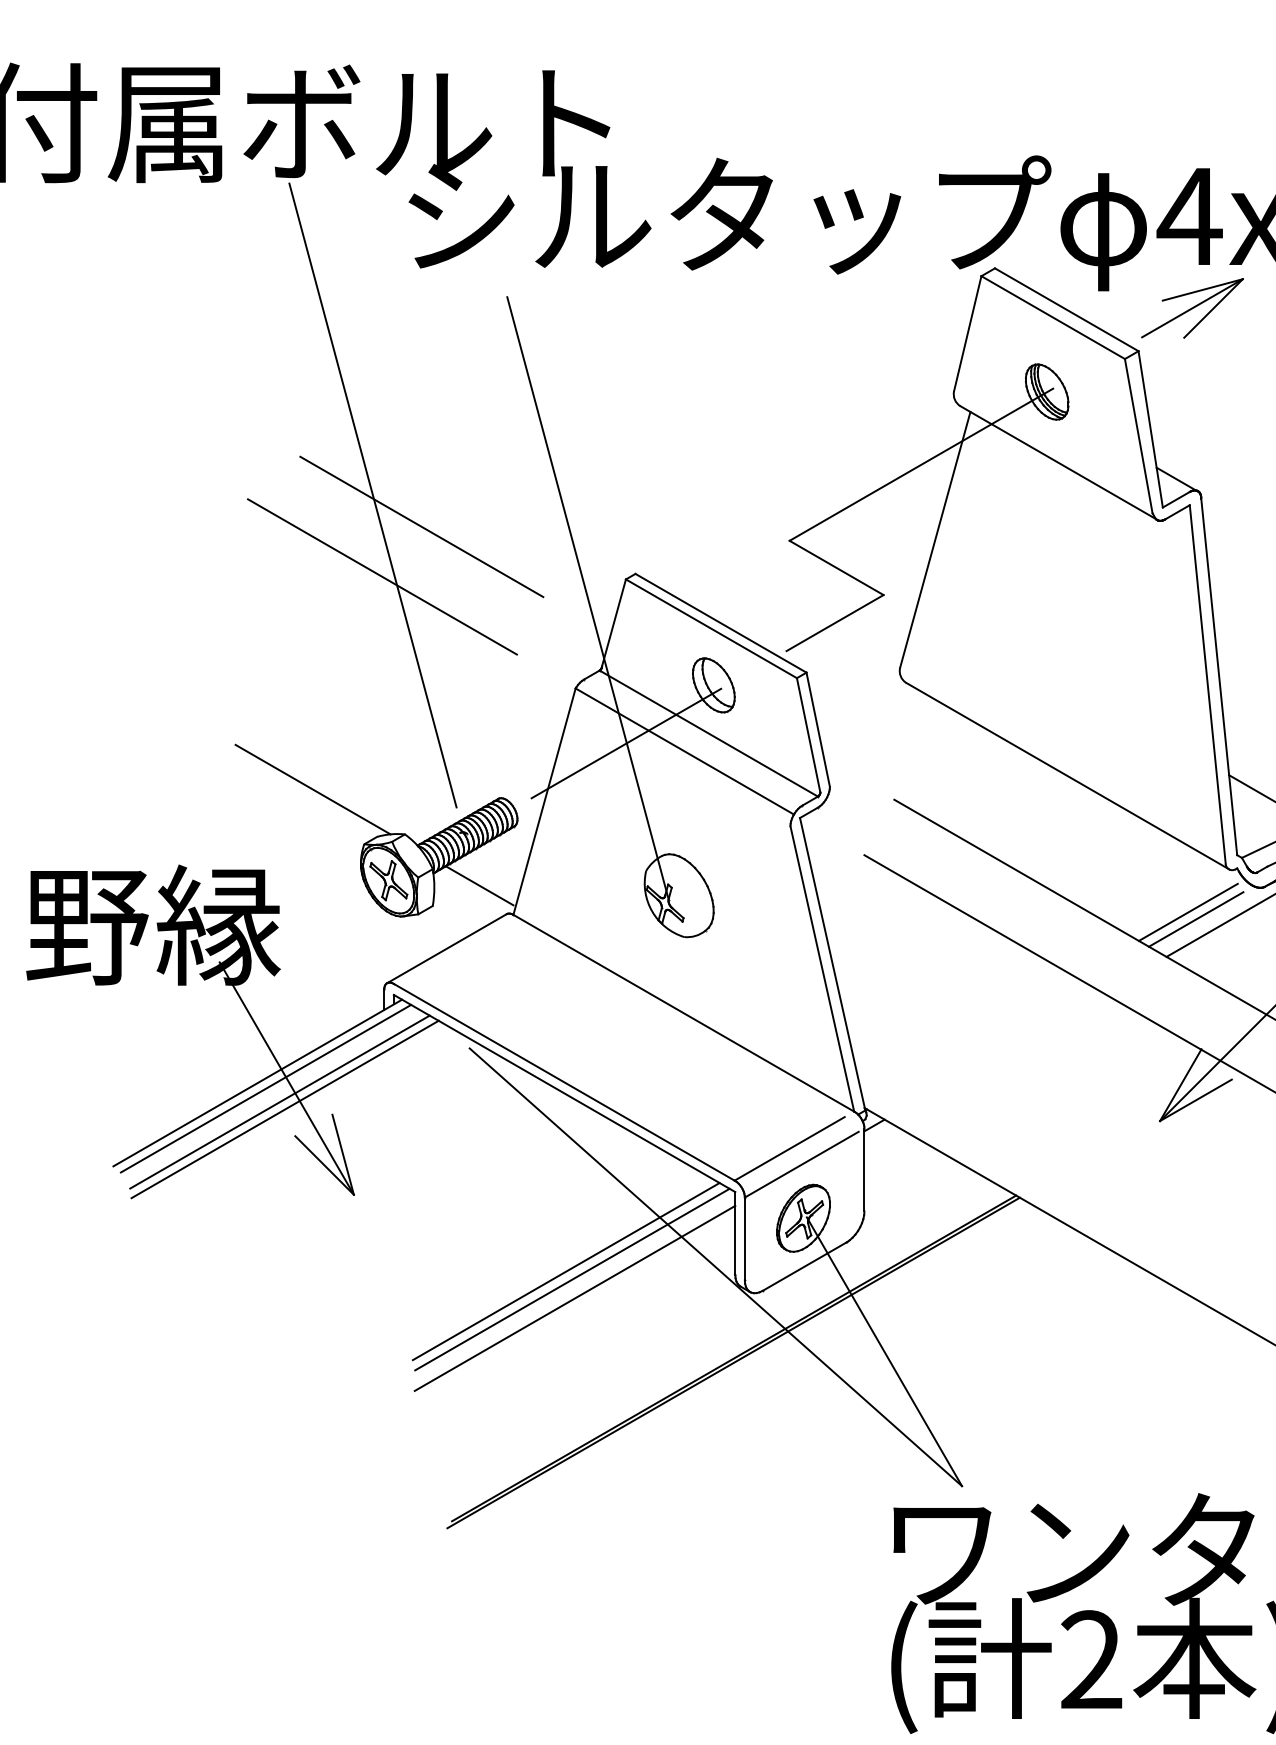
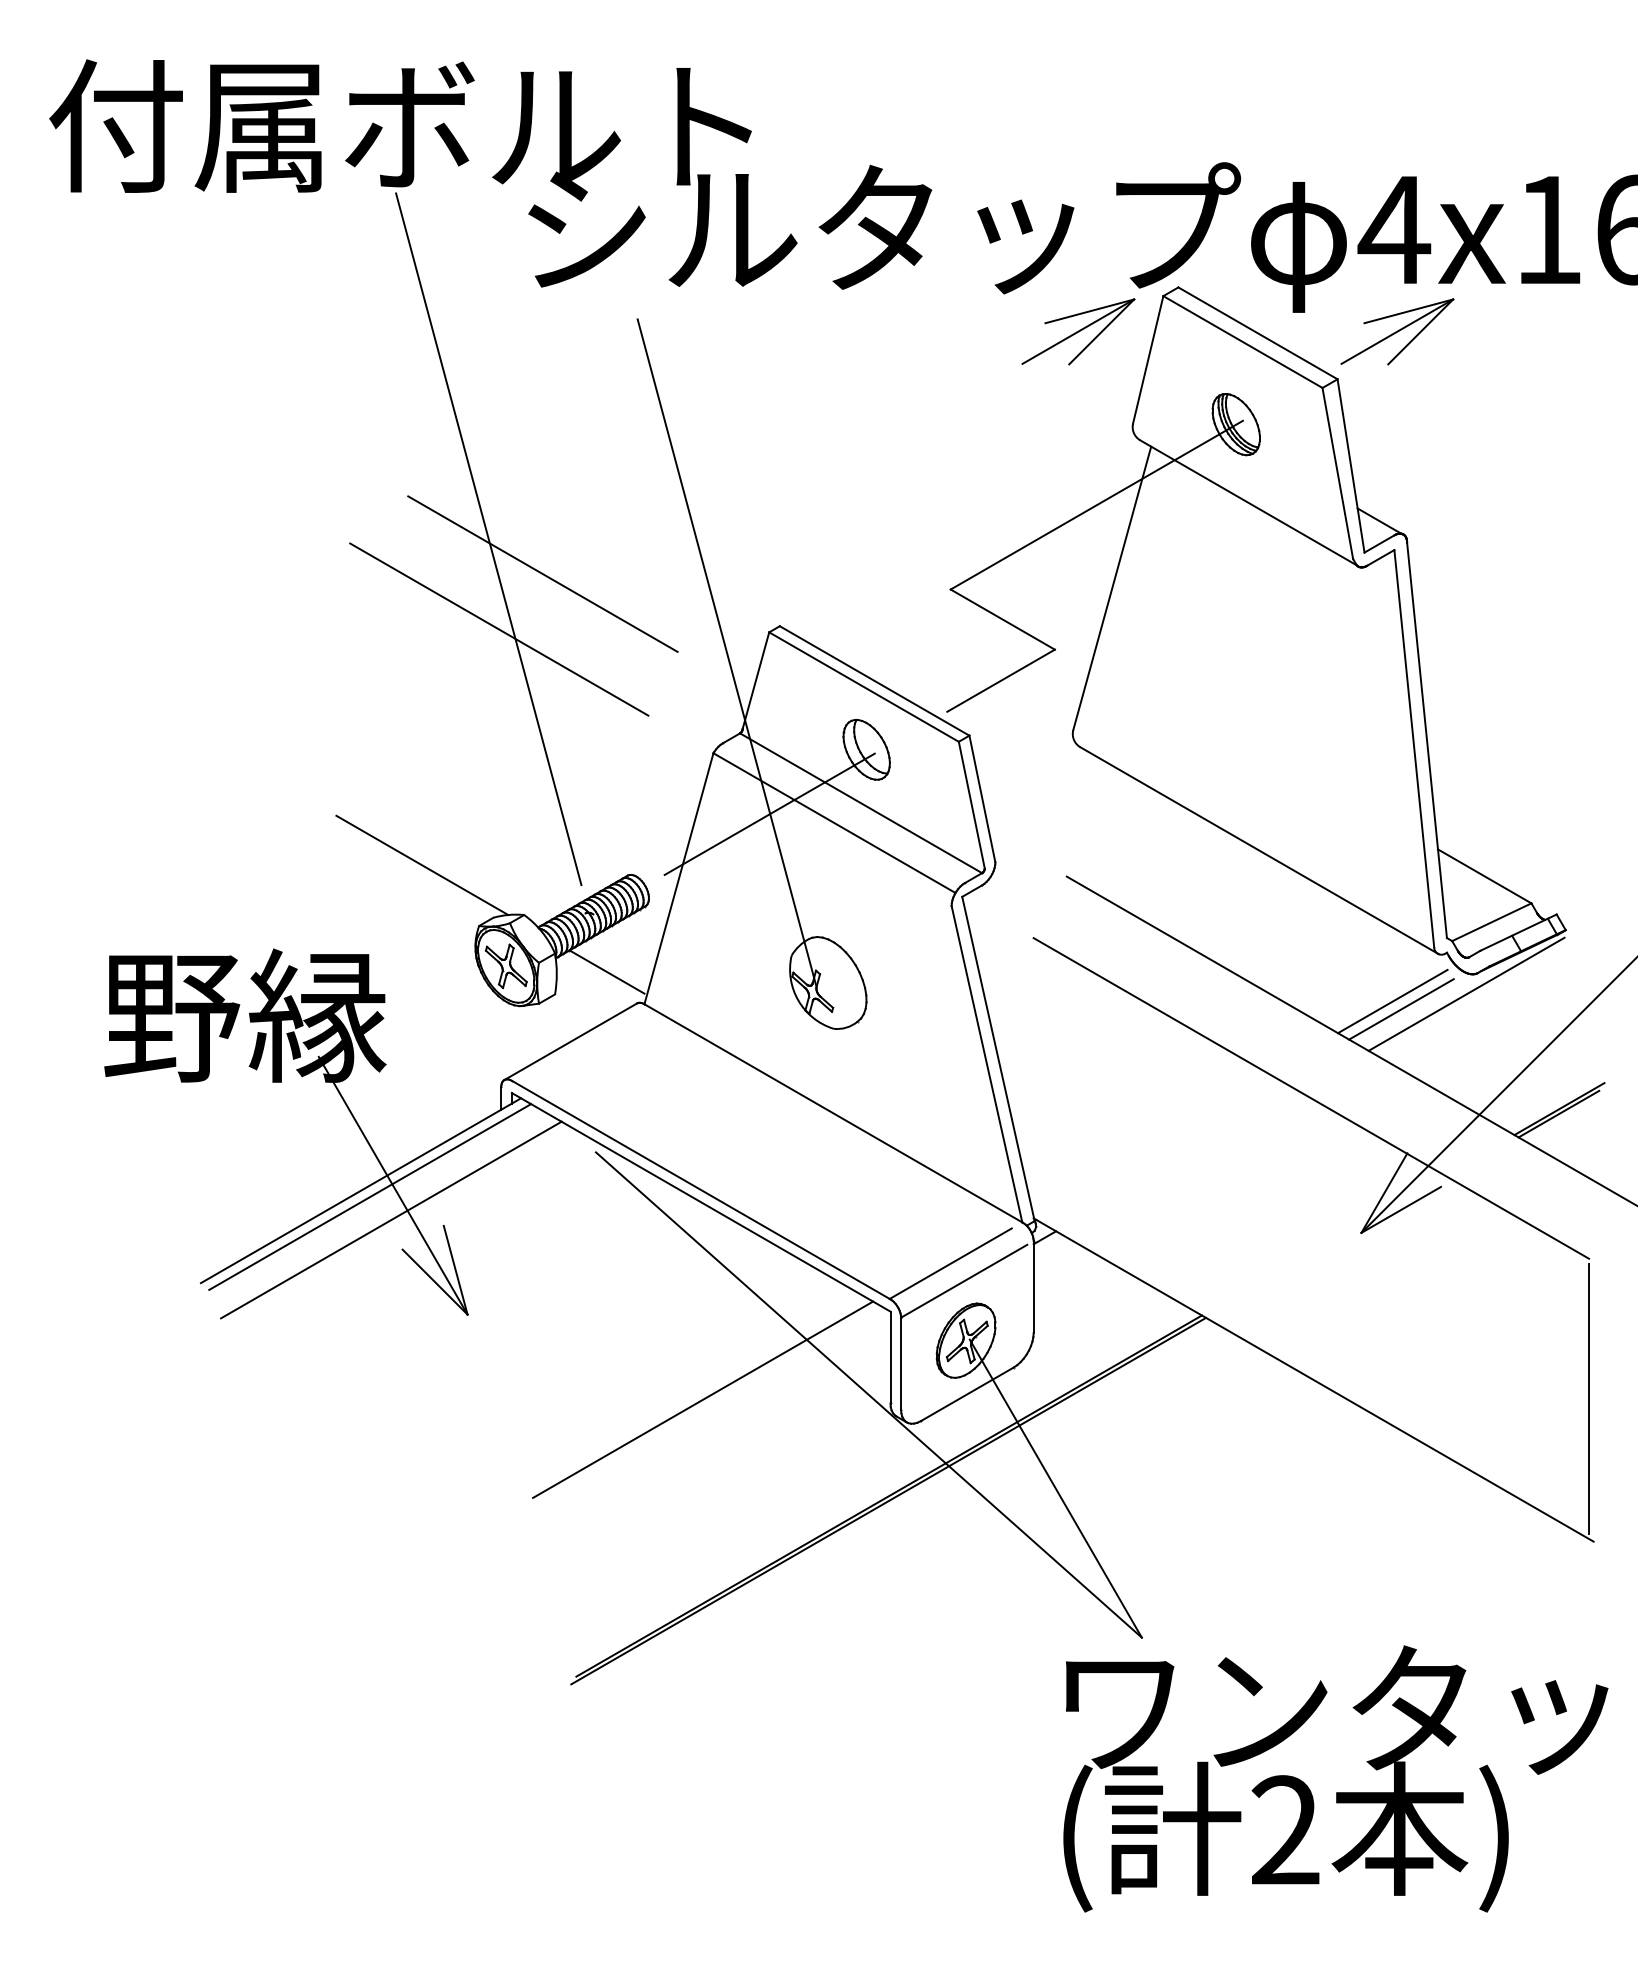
part: (904, 308) -> (1078, 331), added
line: (279, 1101) -> (385, 1211), removed
line: (572, 1279) -> (709, 1408), removed
line: (574, 1298) -> (712, 1429), removed

